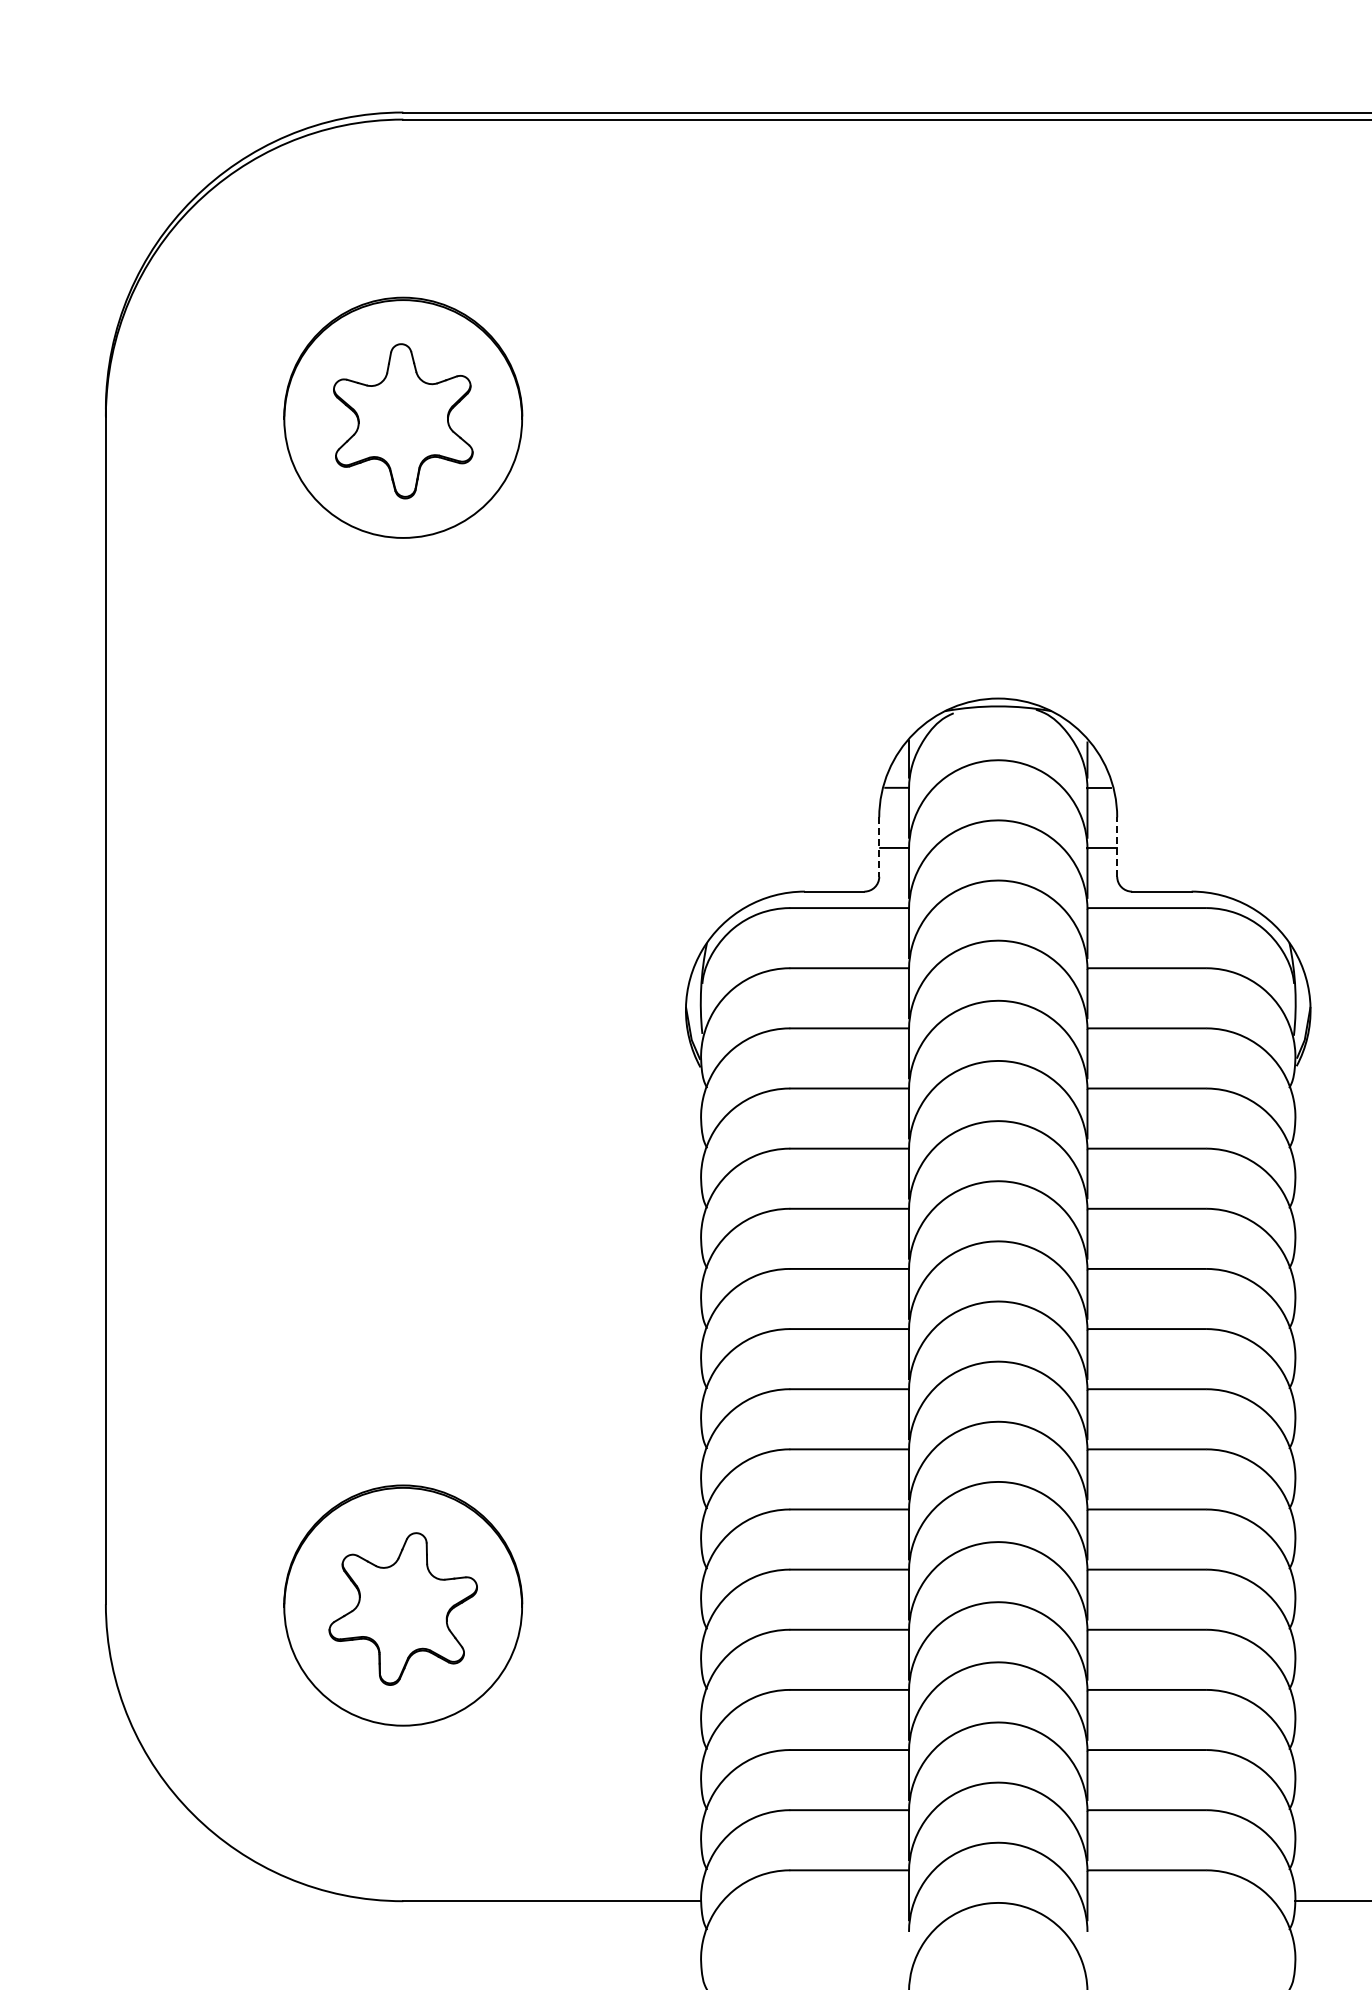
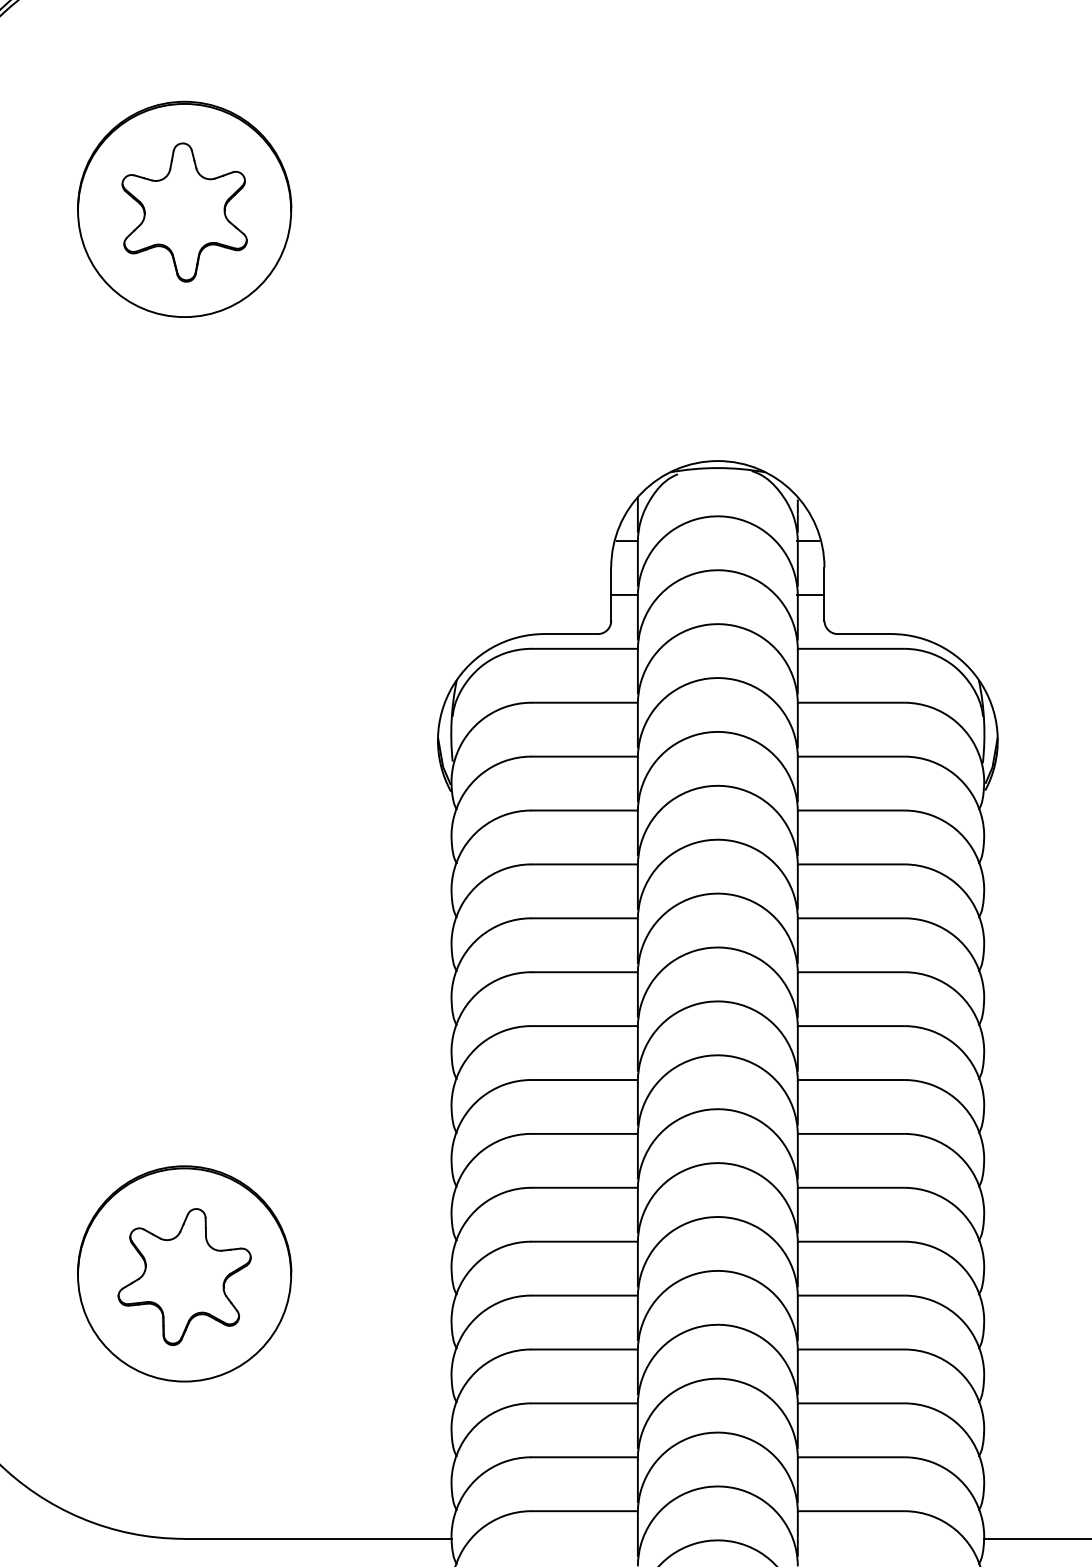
line: (879, 847) -> (611, 594), dashed -> solid
line: (1117, 847) -> (824, 594), dashed -> solid

